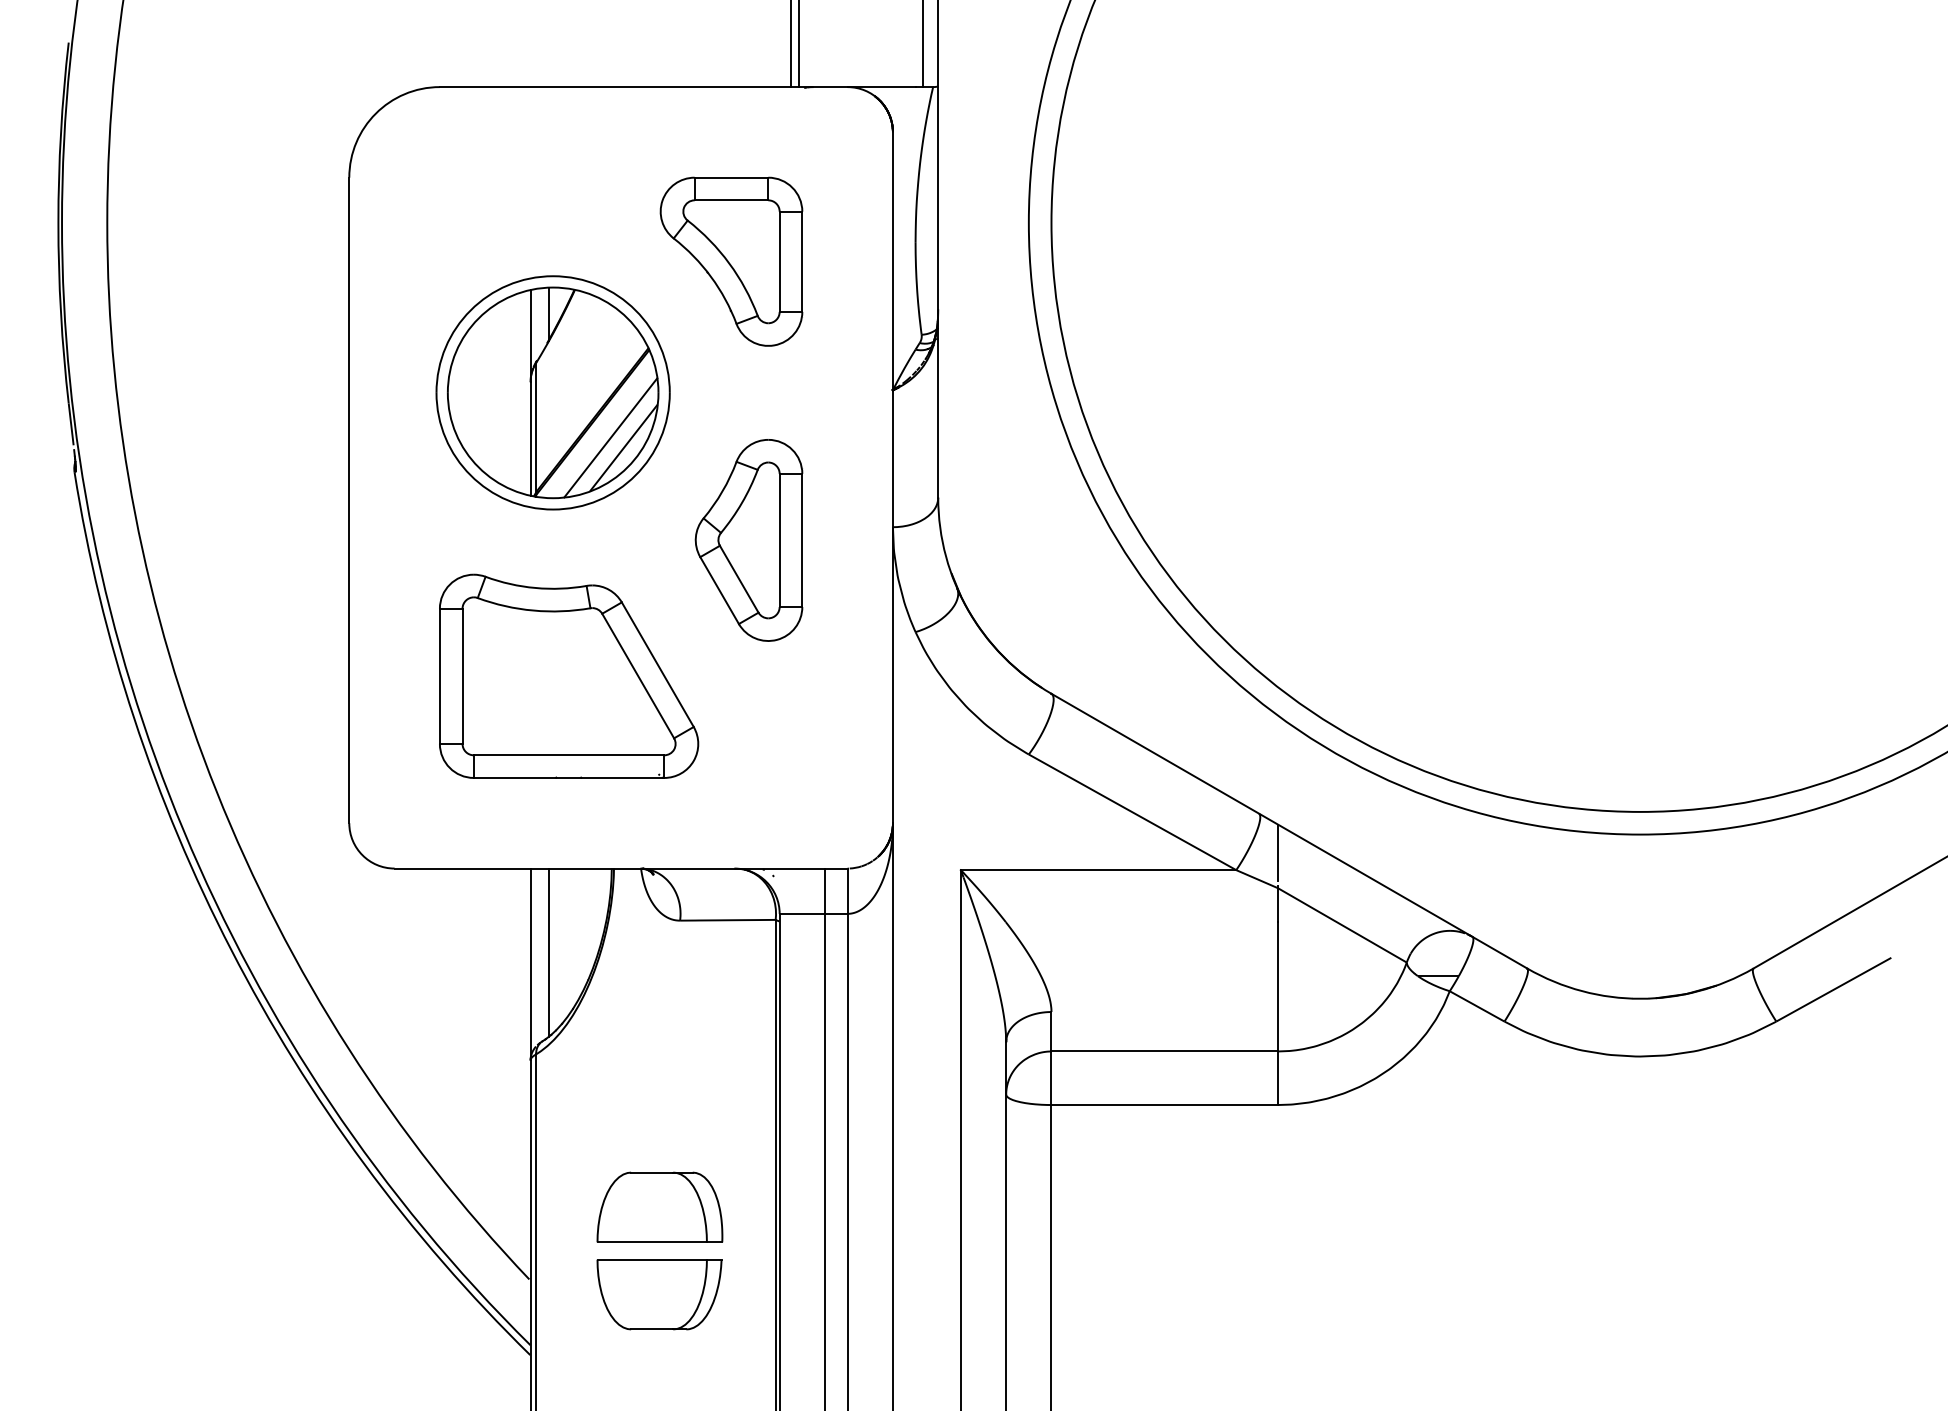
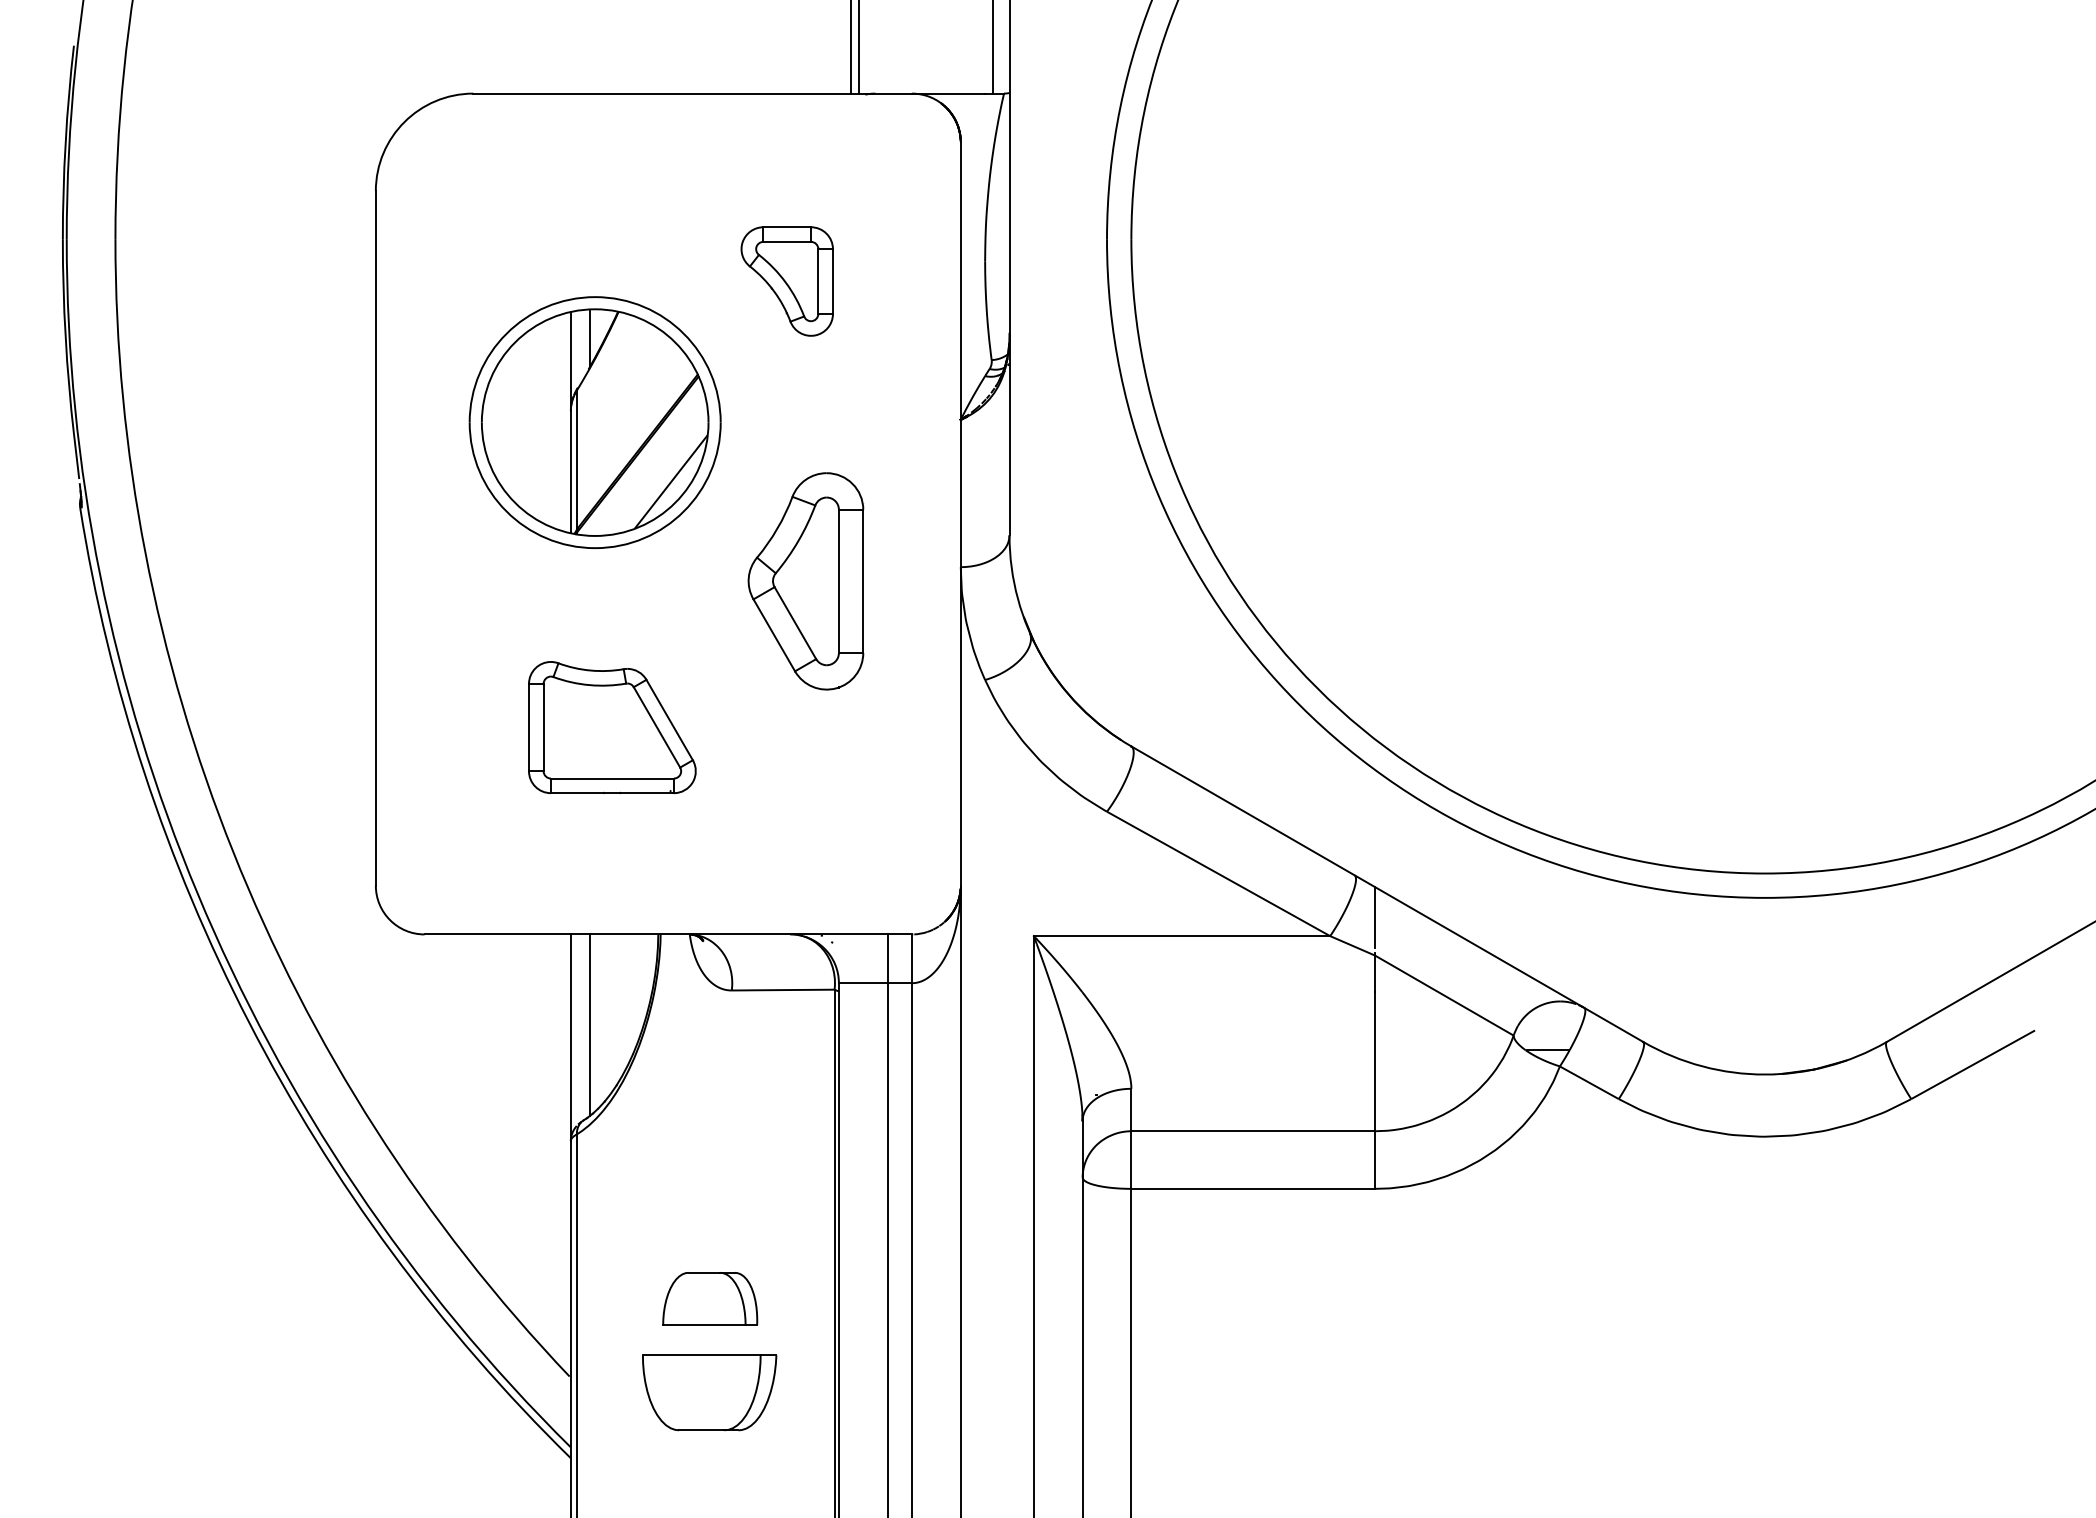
part: (731, 261) -> (787, 281), size x0.6
line: (611, 438) -> (657, 471), removed
part: (569, 676) -> (612, 727), size x0.6
part: (660, 1206) -> (710, 1298), size x0.7

